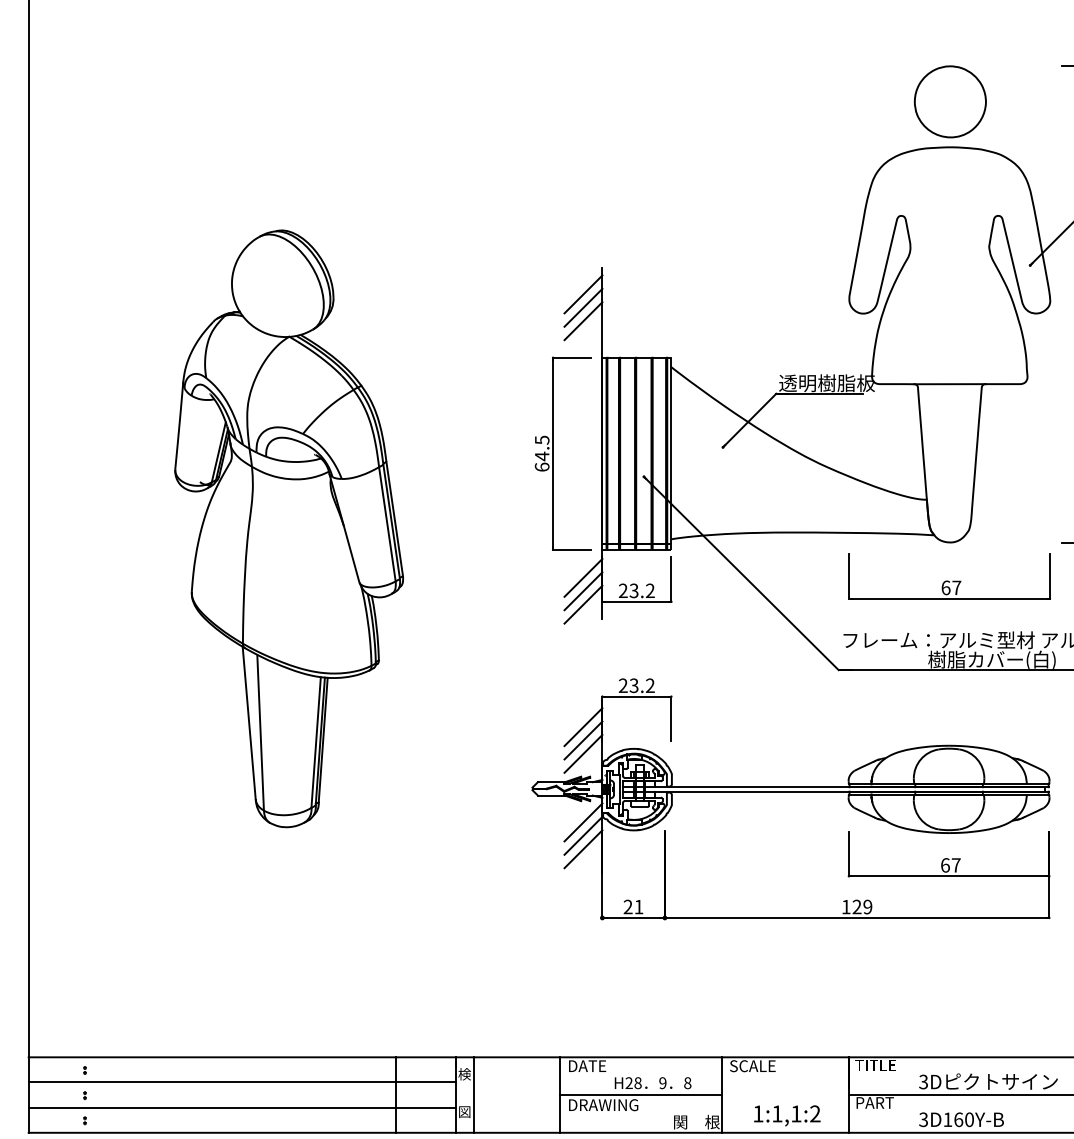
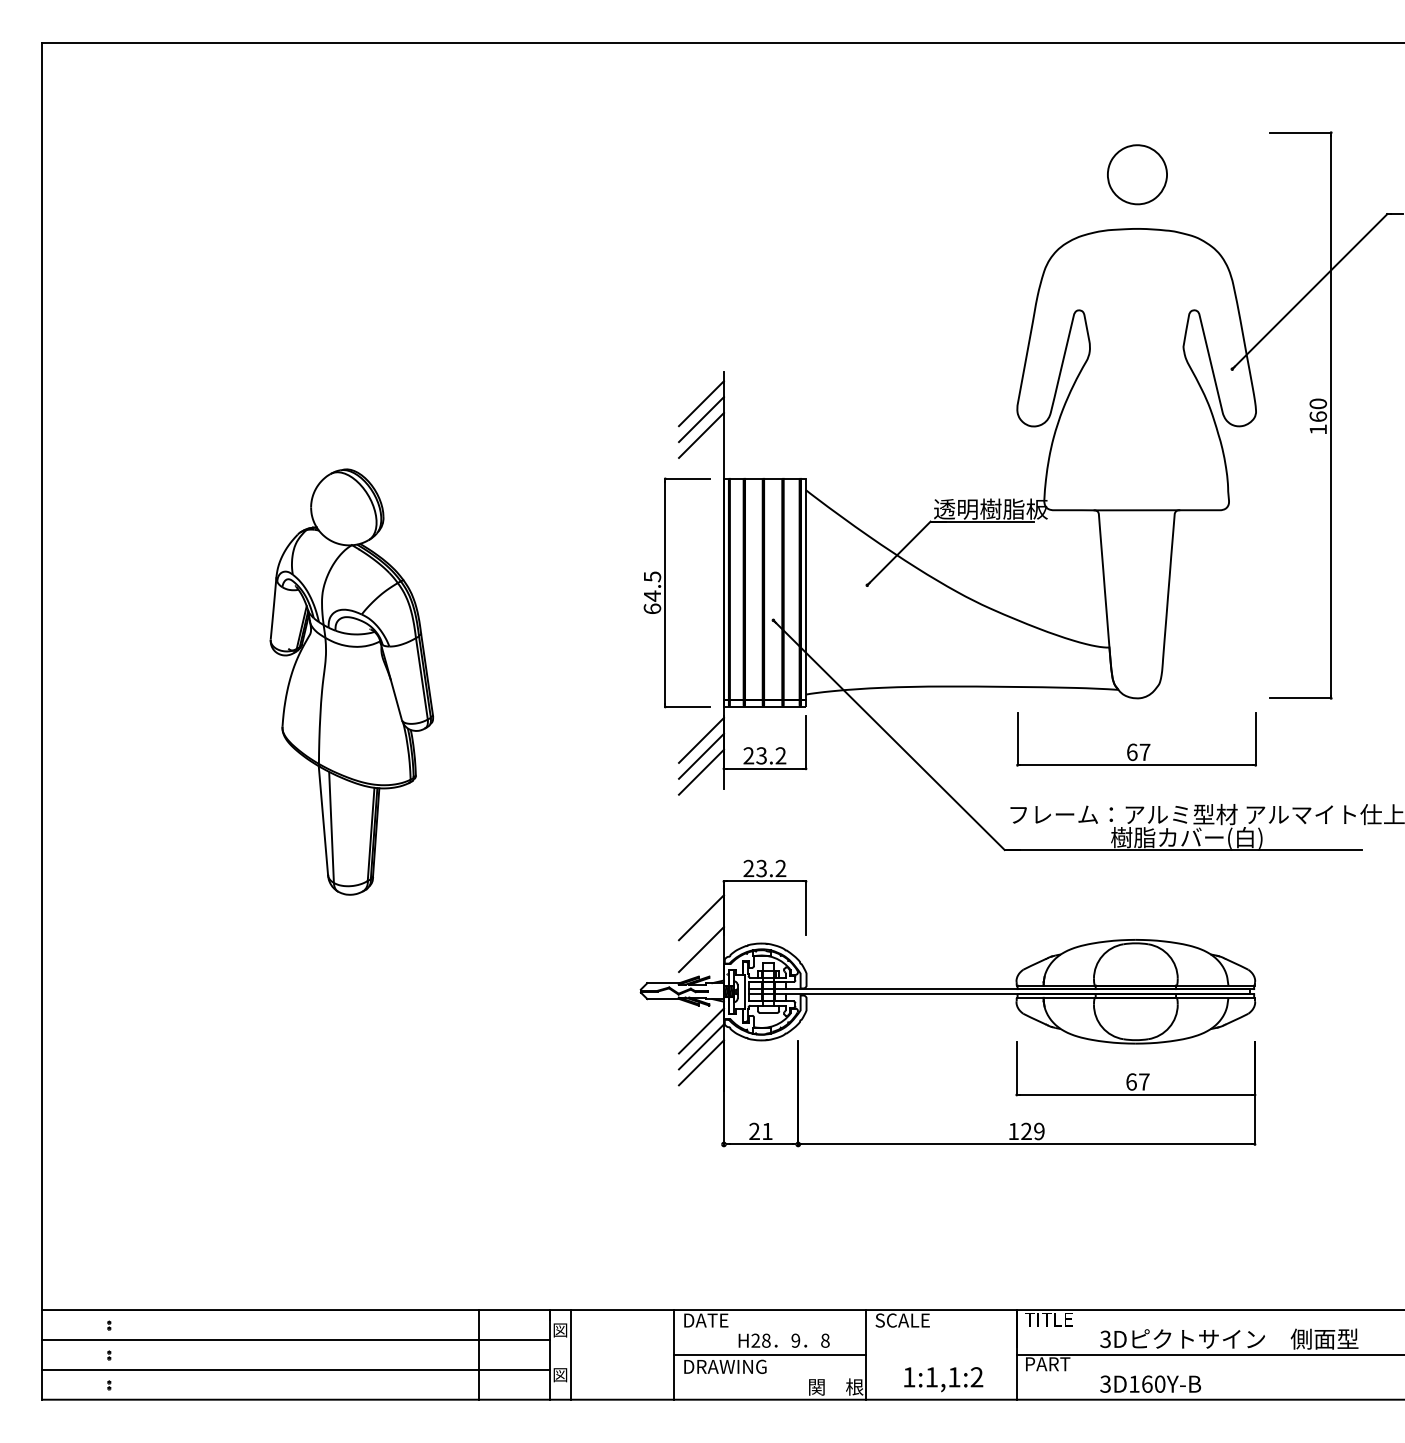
part: (950, 101) -> (1137, 174), size x0.7
part: (288, 528) -> (351, 681), size x0.6
line: (582, 740) -> (700, 933), removed
text: (464, 1073) -> (560, 1329), 検 -> 図

